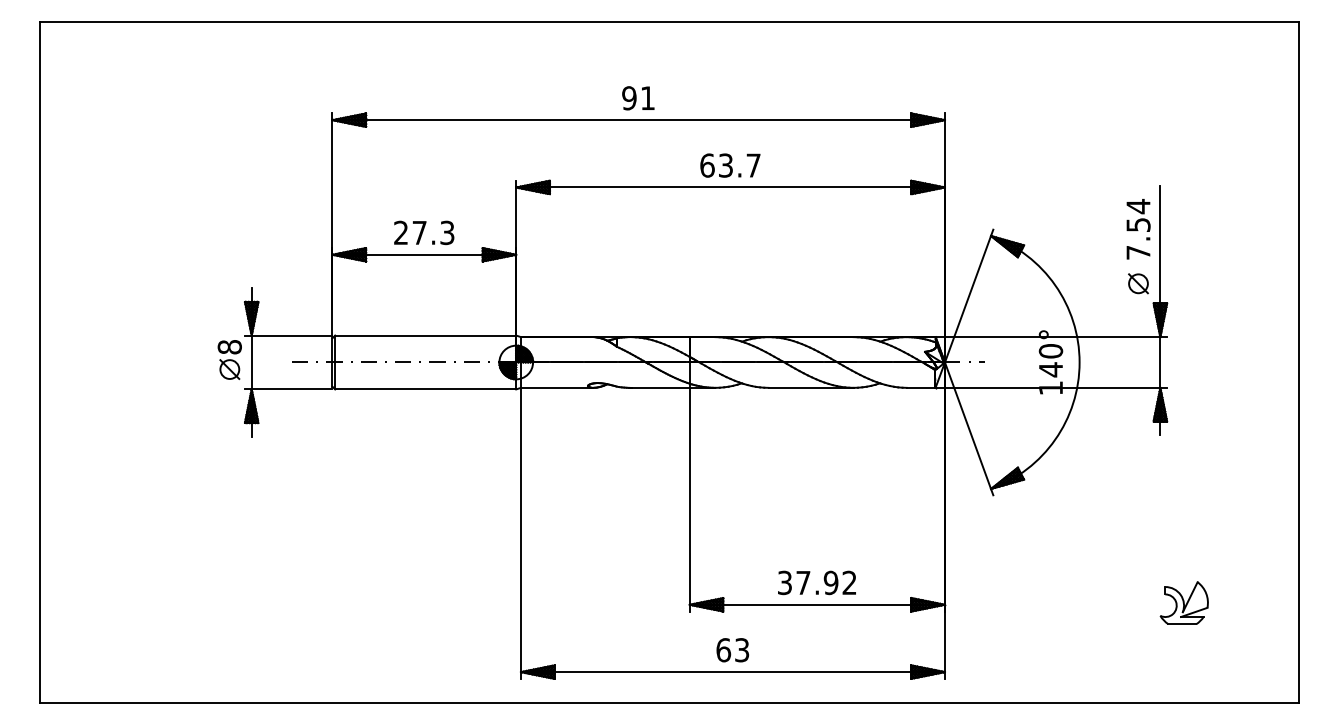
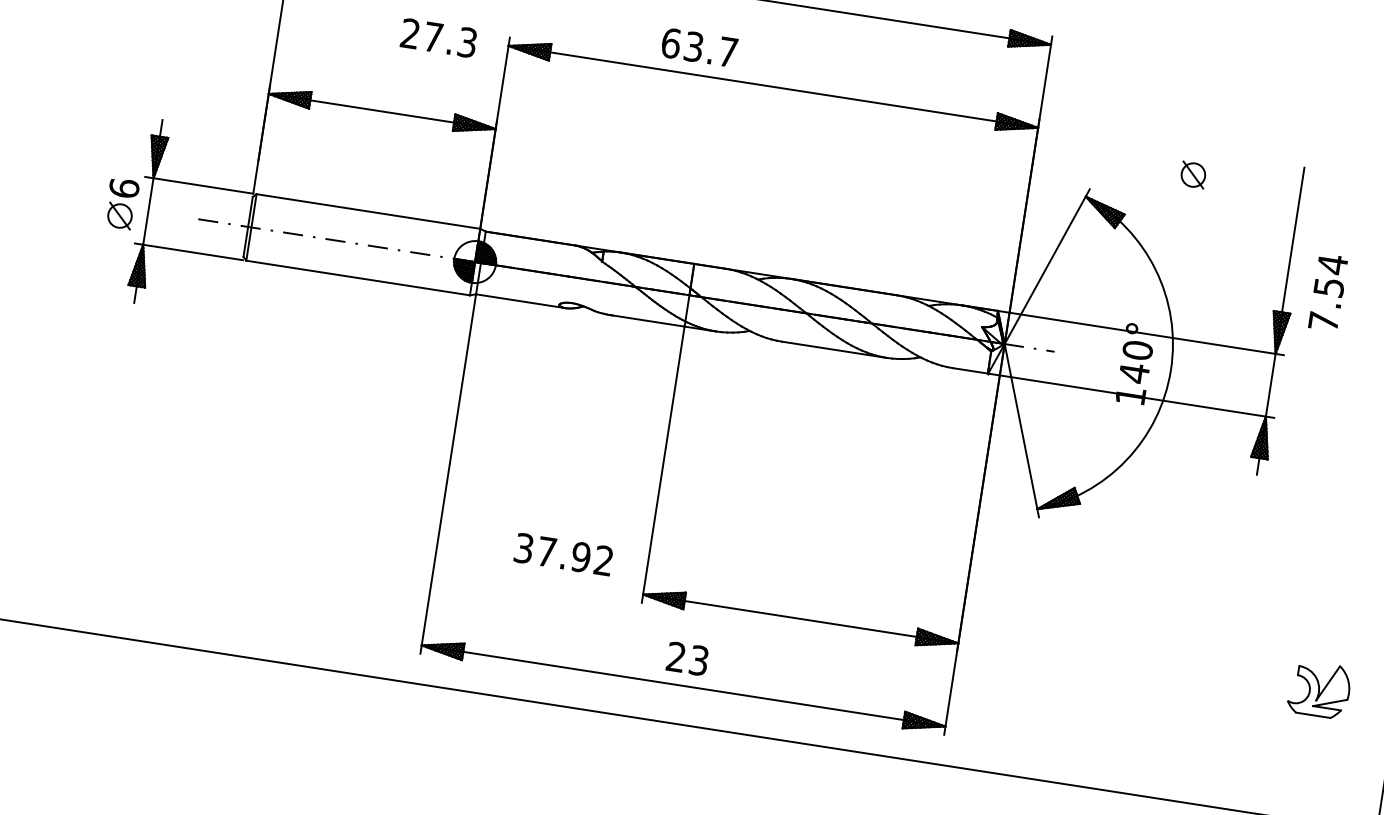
text: (730, 165) -> (699, 47), moved
text: (1138, 229) -> (1328, 292), moved
text: (424, 232) -> (439, 37), moved
part: (1138, 283) -> (1193, 174), moved
text: (229, 346) -> (124, 187), 8 -> 6
text: (816, 582) -> (563, 553), moved
part: (1183, 602) -> (1318, 688), moved
text: (723, 650) -> (676, 657), 63 -> 23

